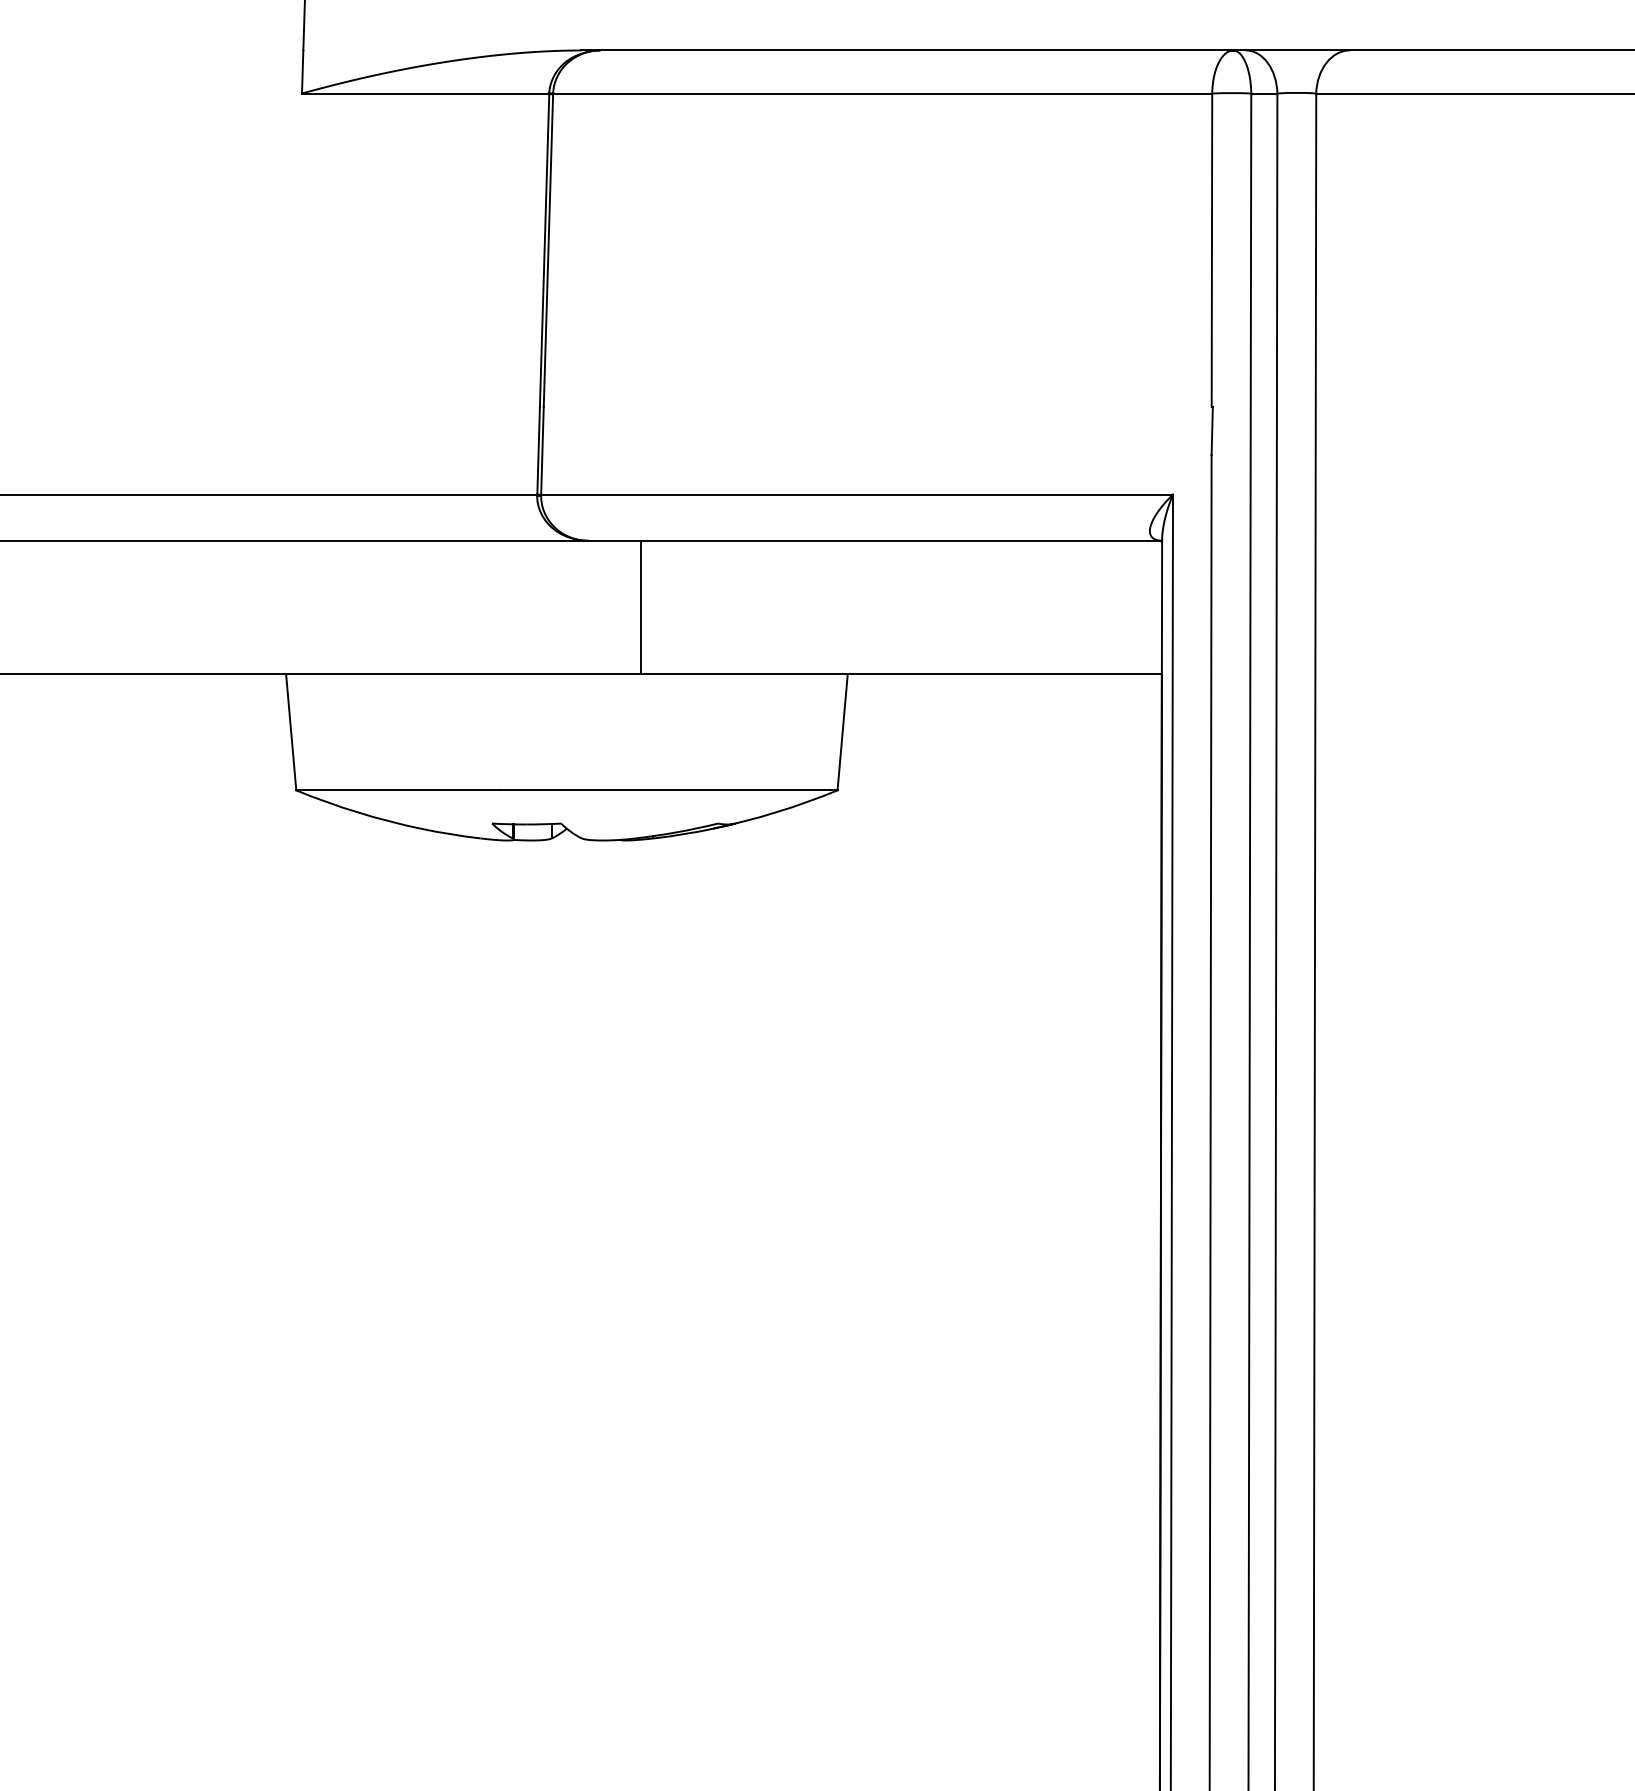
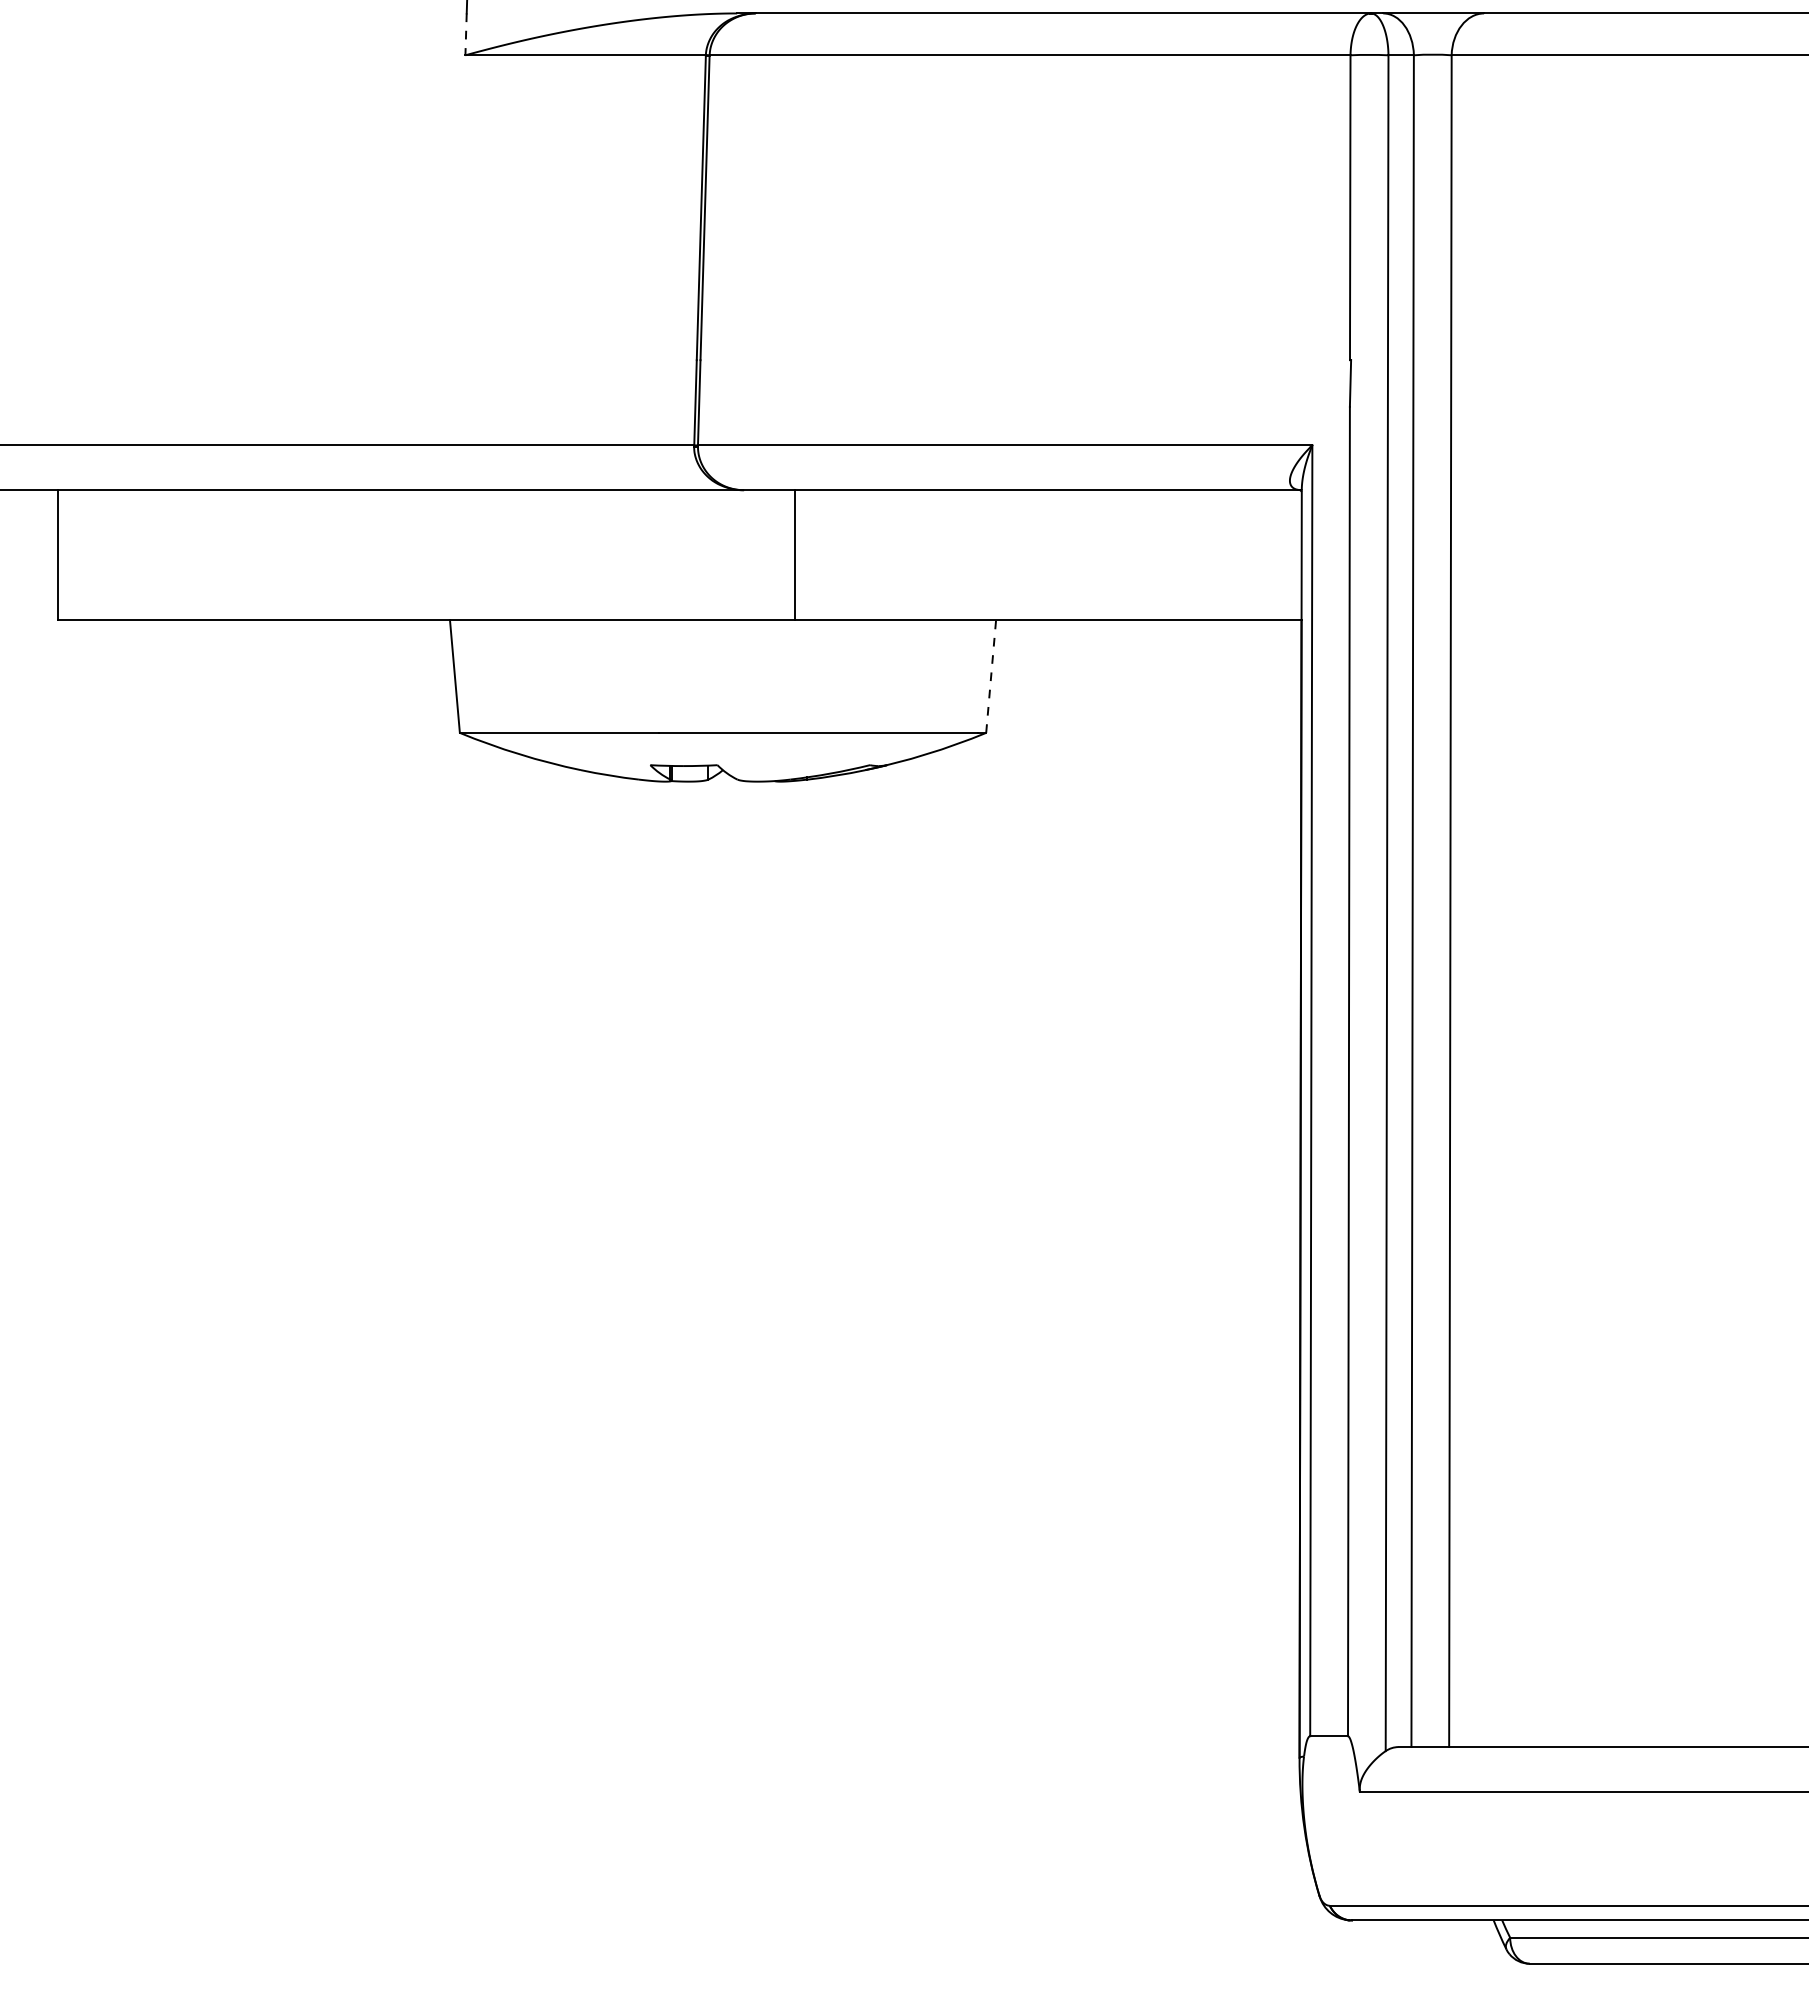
line: (303, 72) -> (466, 34), solid -> dashed
line: (843, 732) -> (991, 676), solid -> dashed

